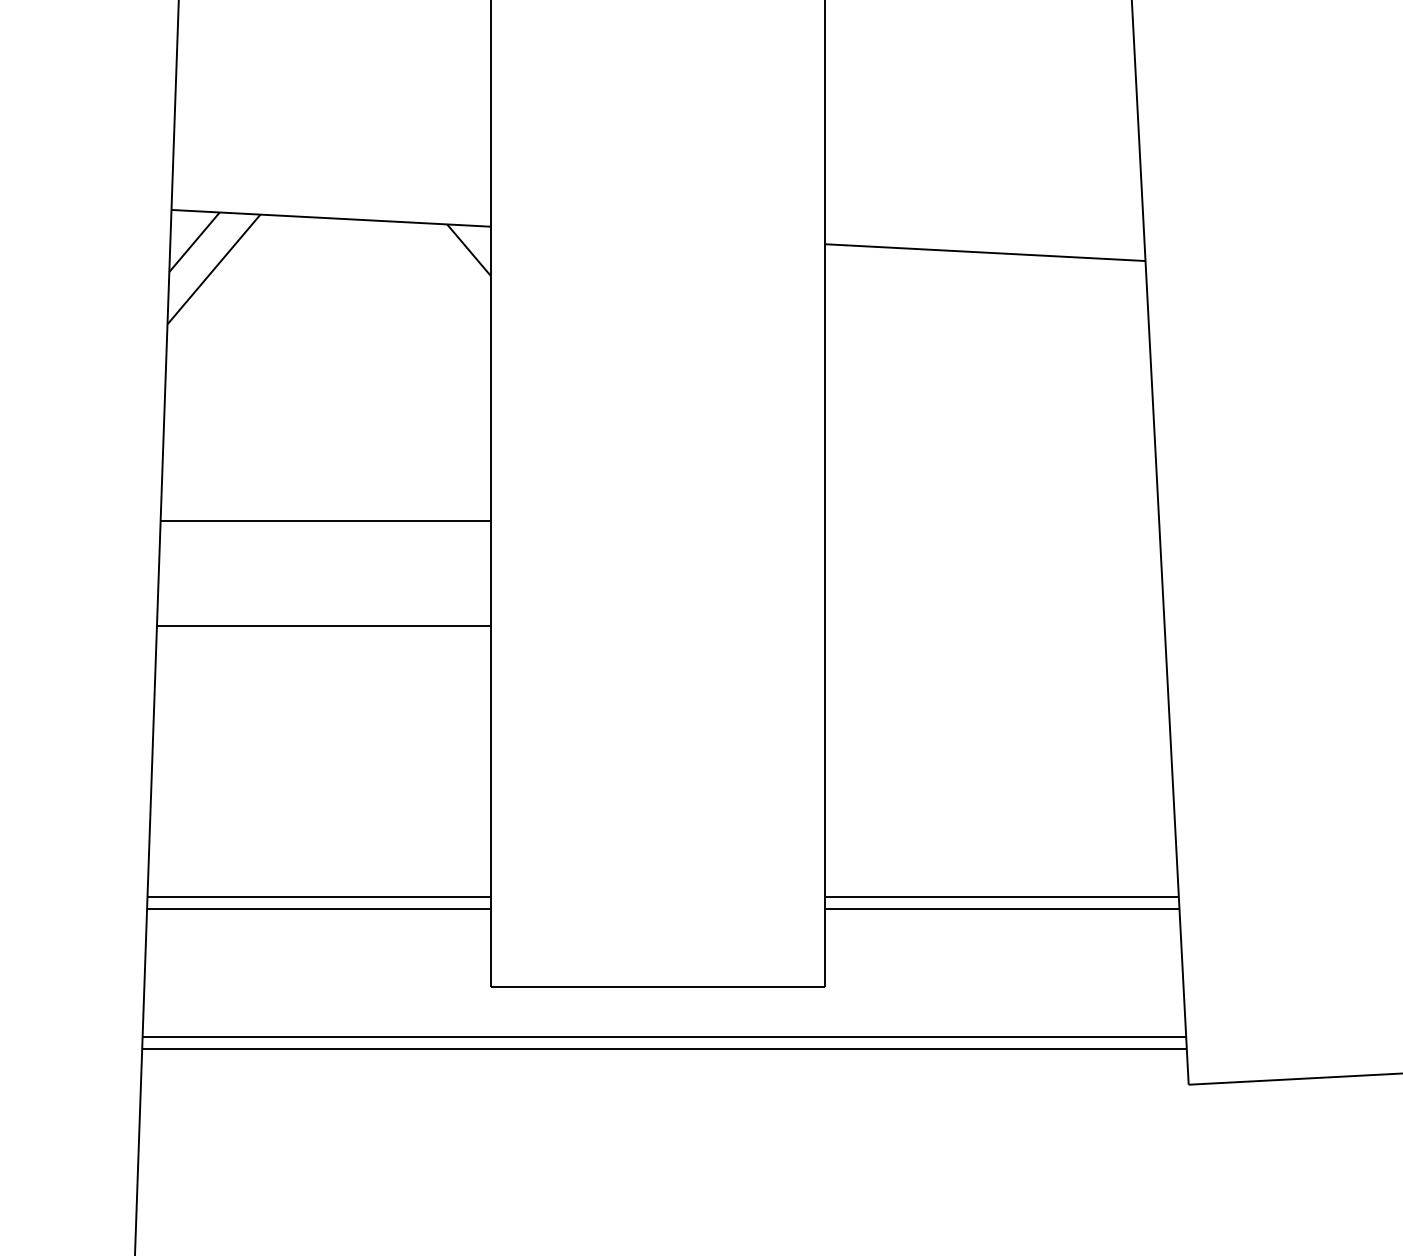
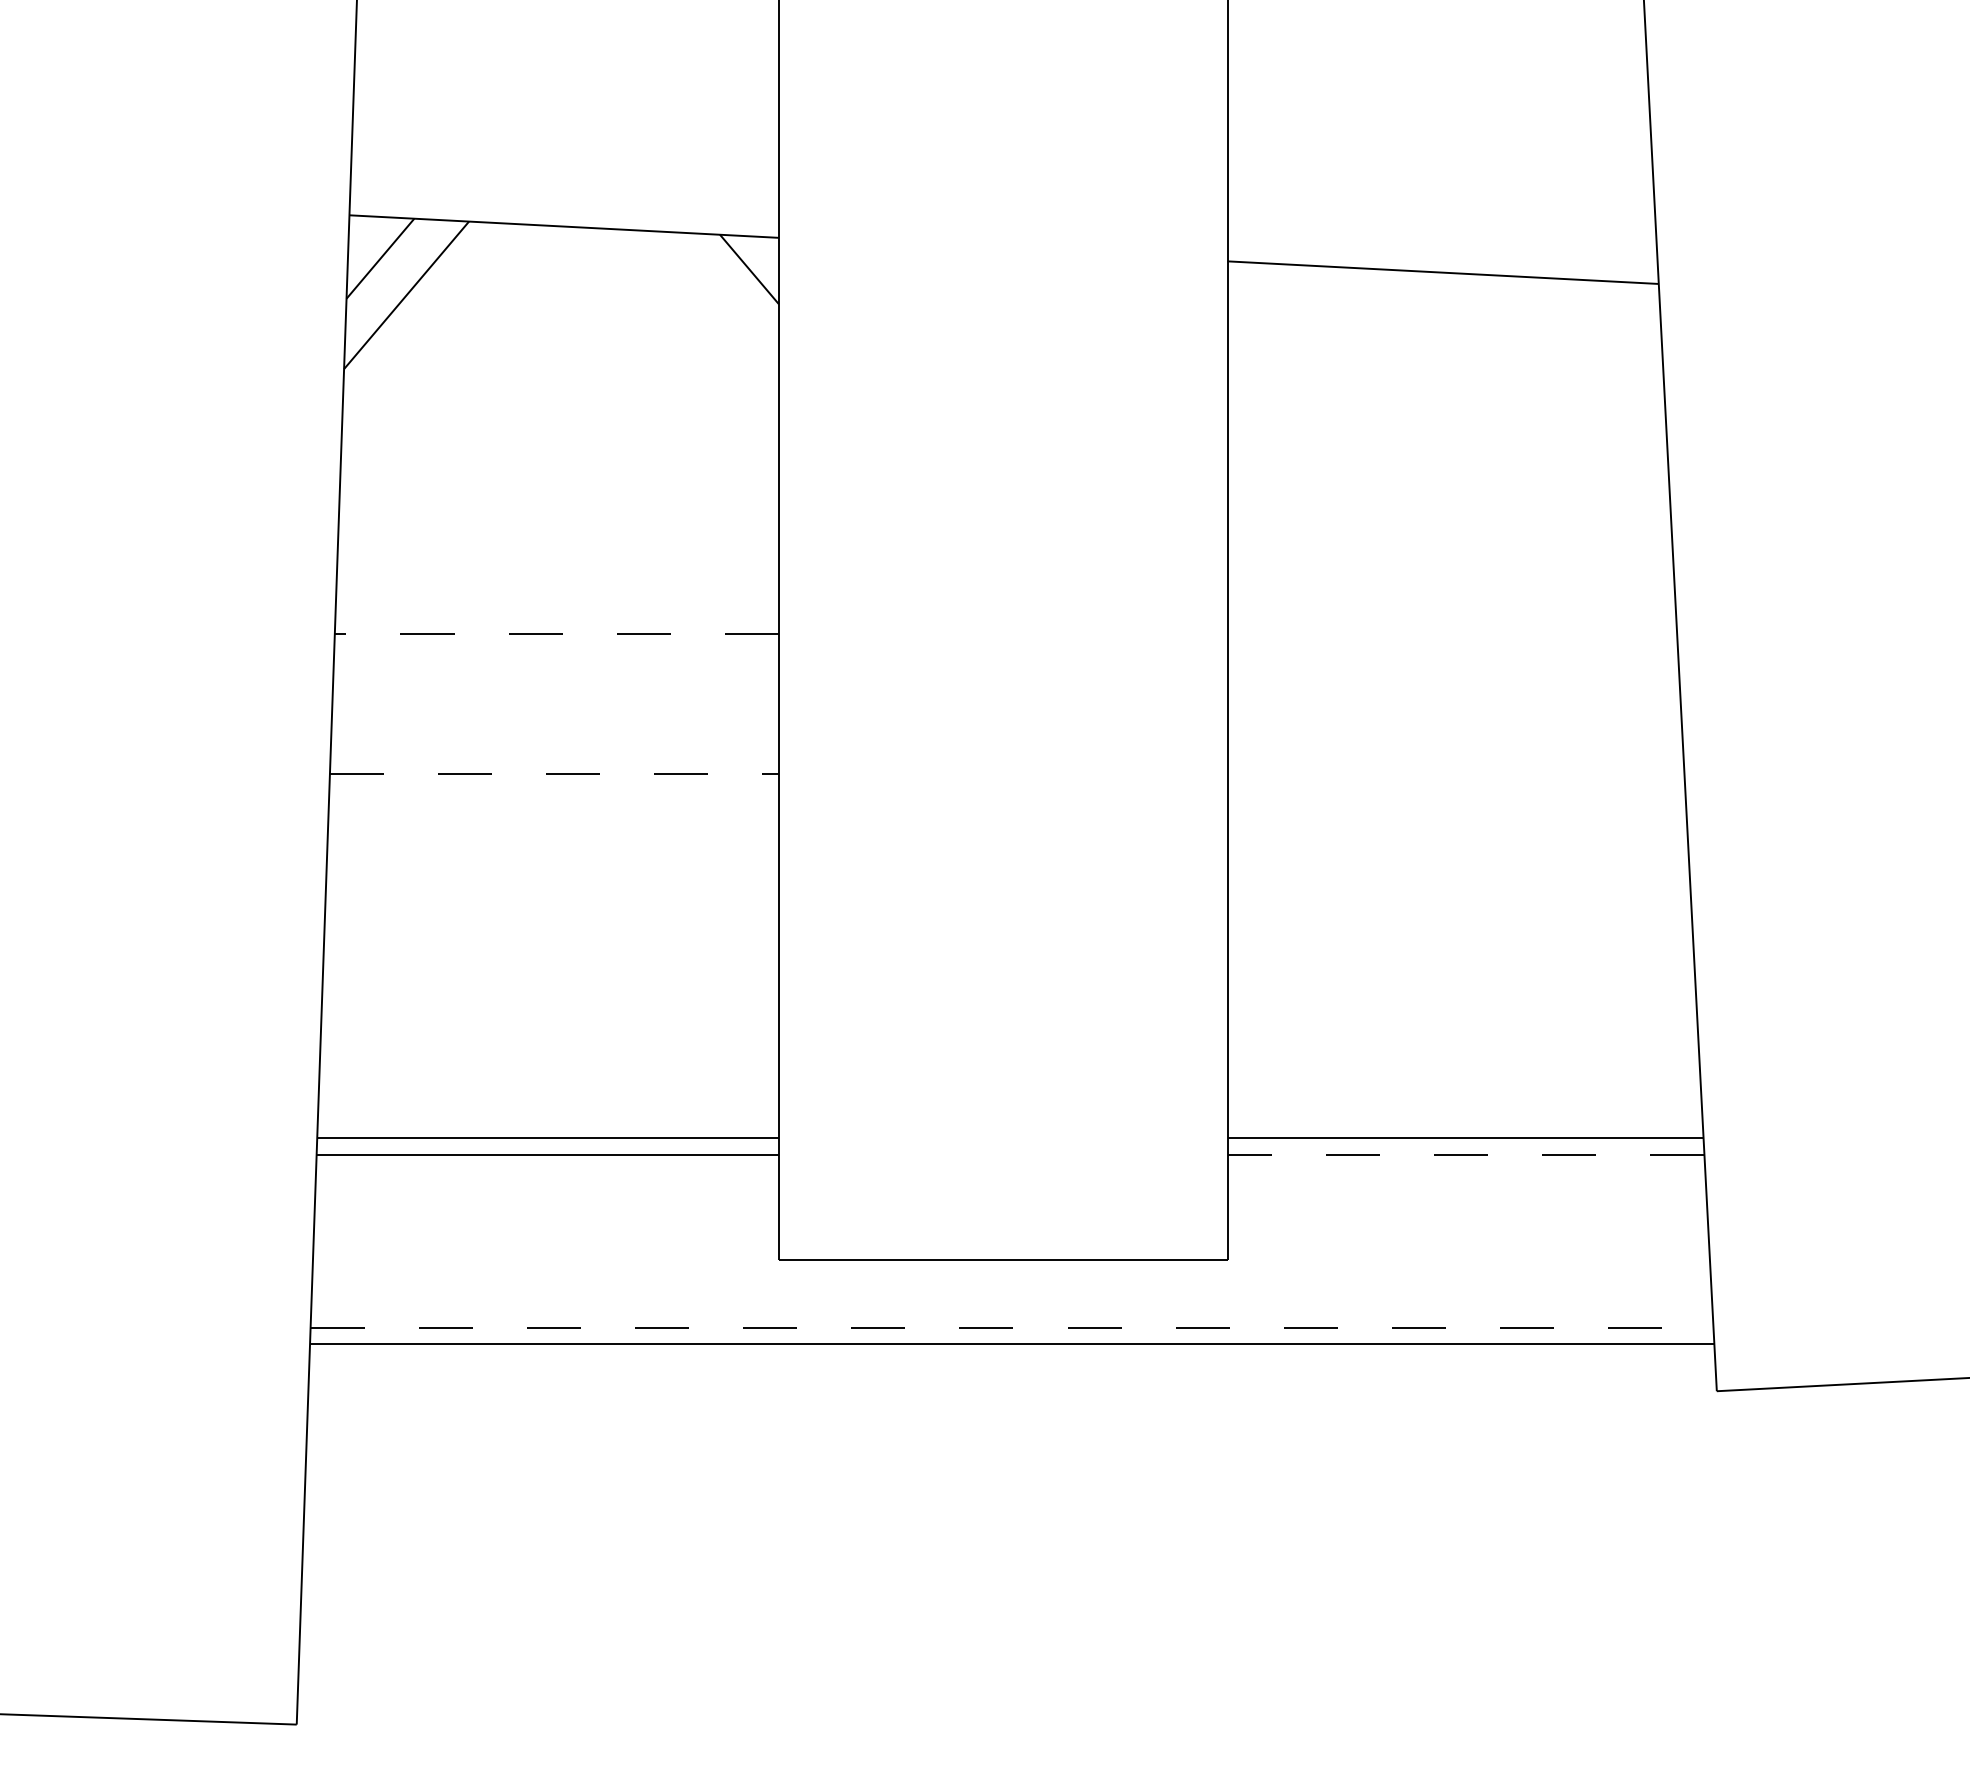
line: (325, 521) -> (556, 633), solid -> dashed
line: (324, 625) -> (554, 774), solid -> dashed
line: (1001, 908) -> (1465, 1154), solid -> dashed
line: (664, 1037) -> (1012, 1327), solid -> dashed

